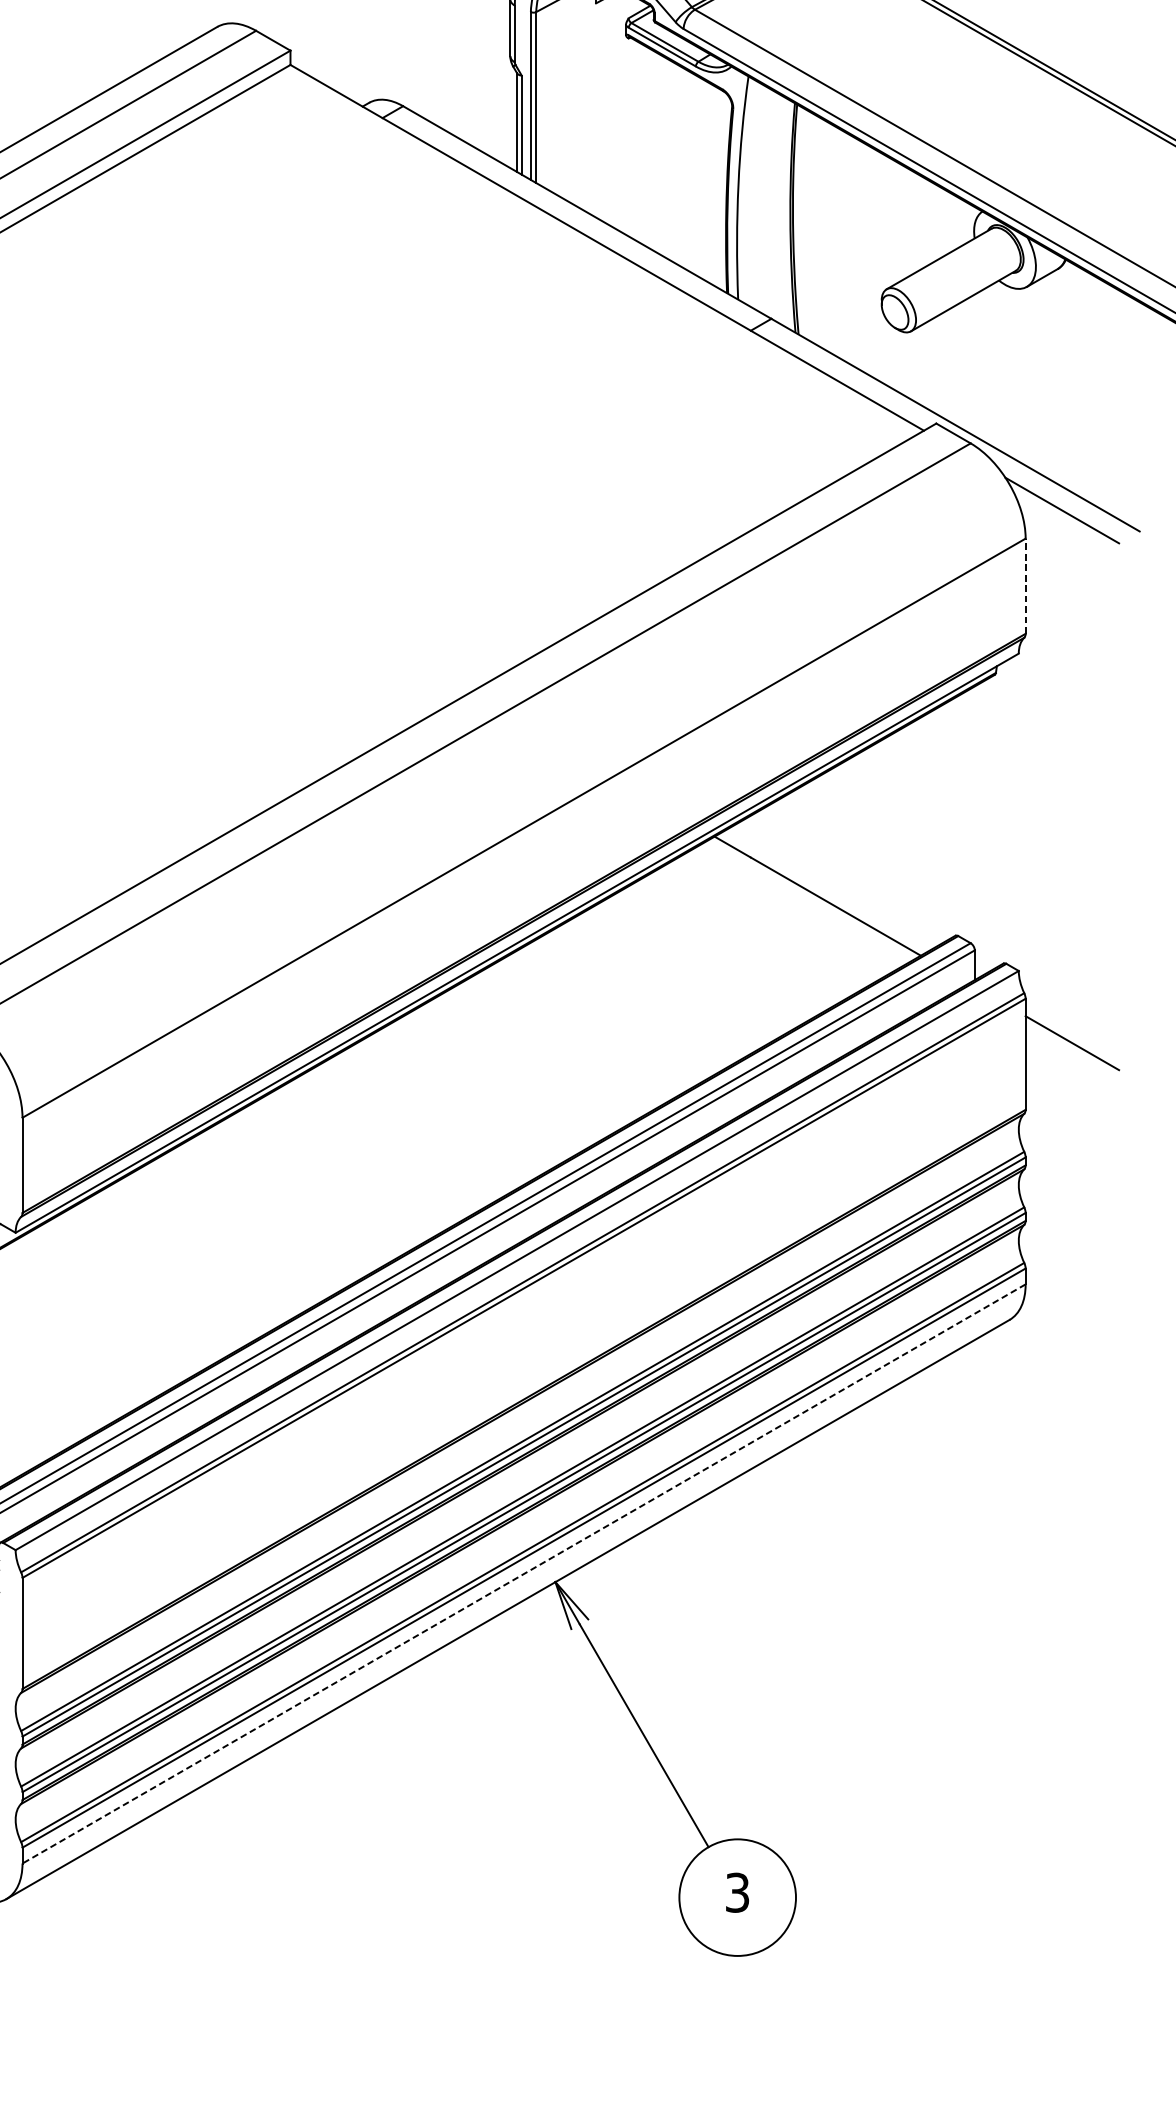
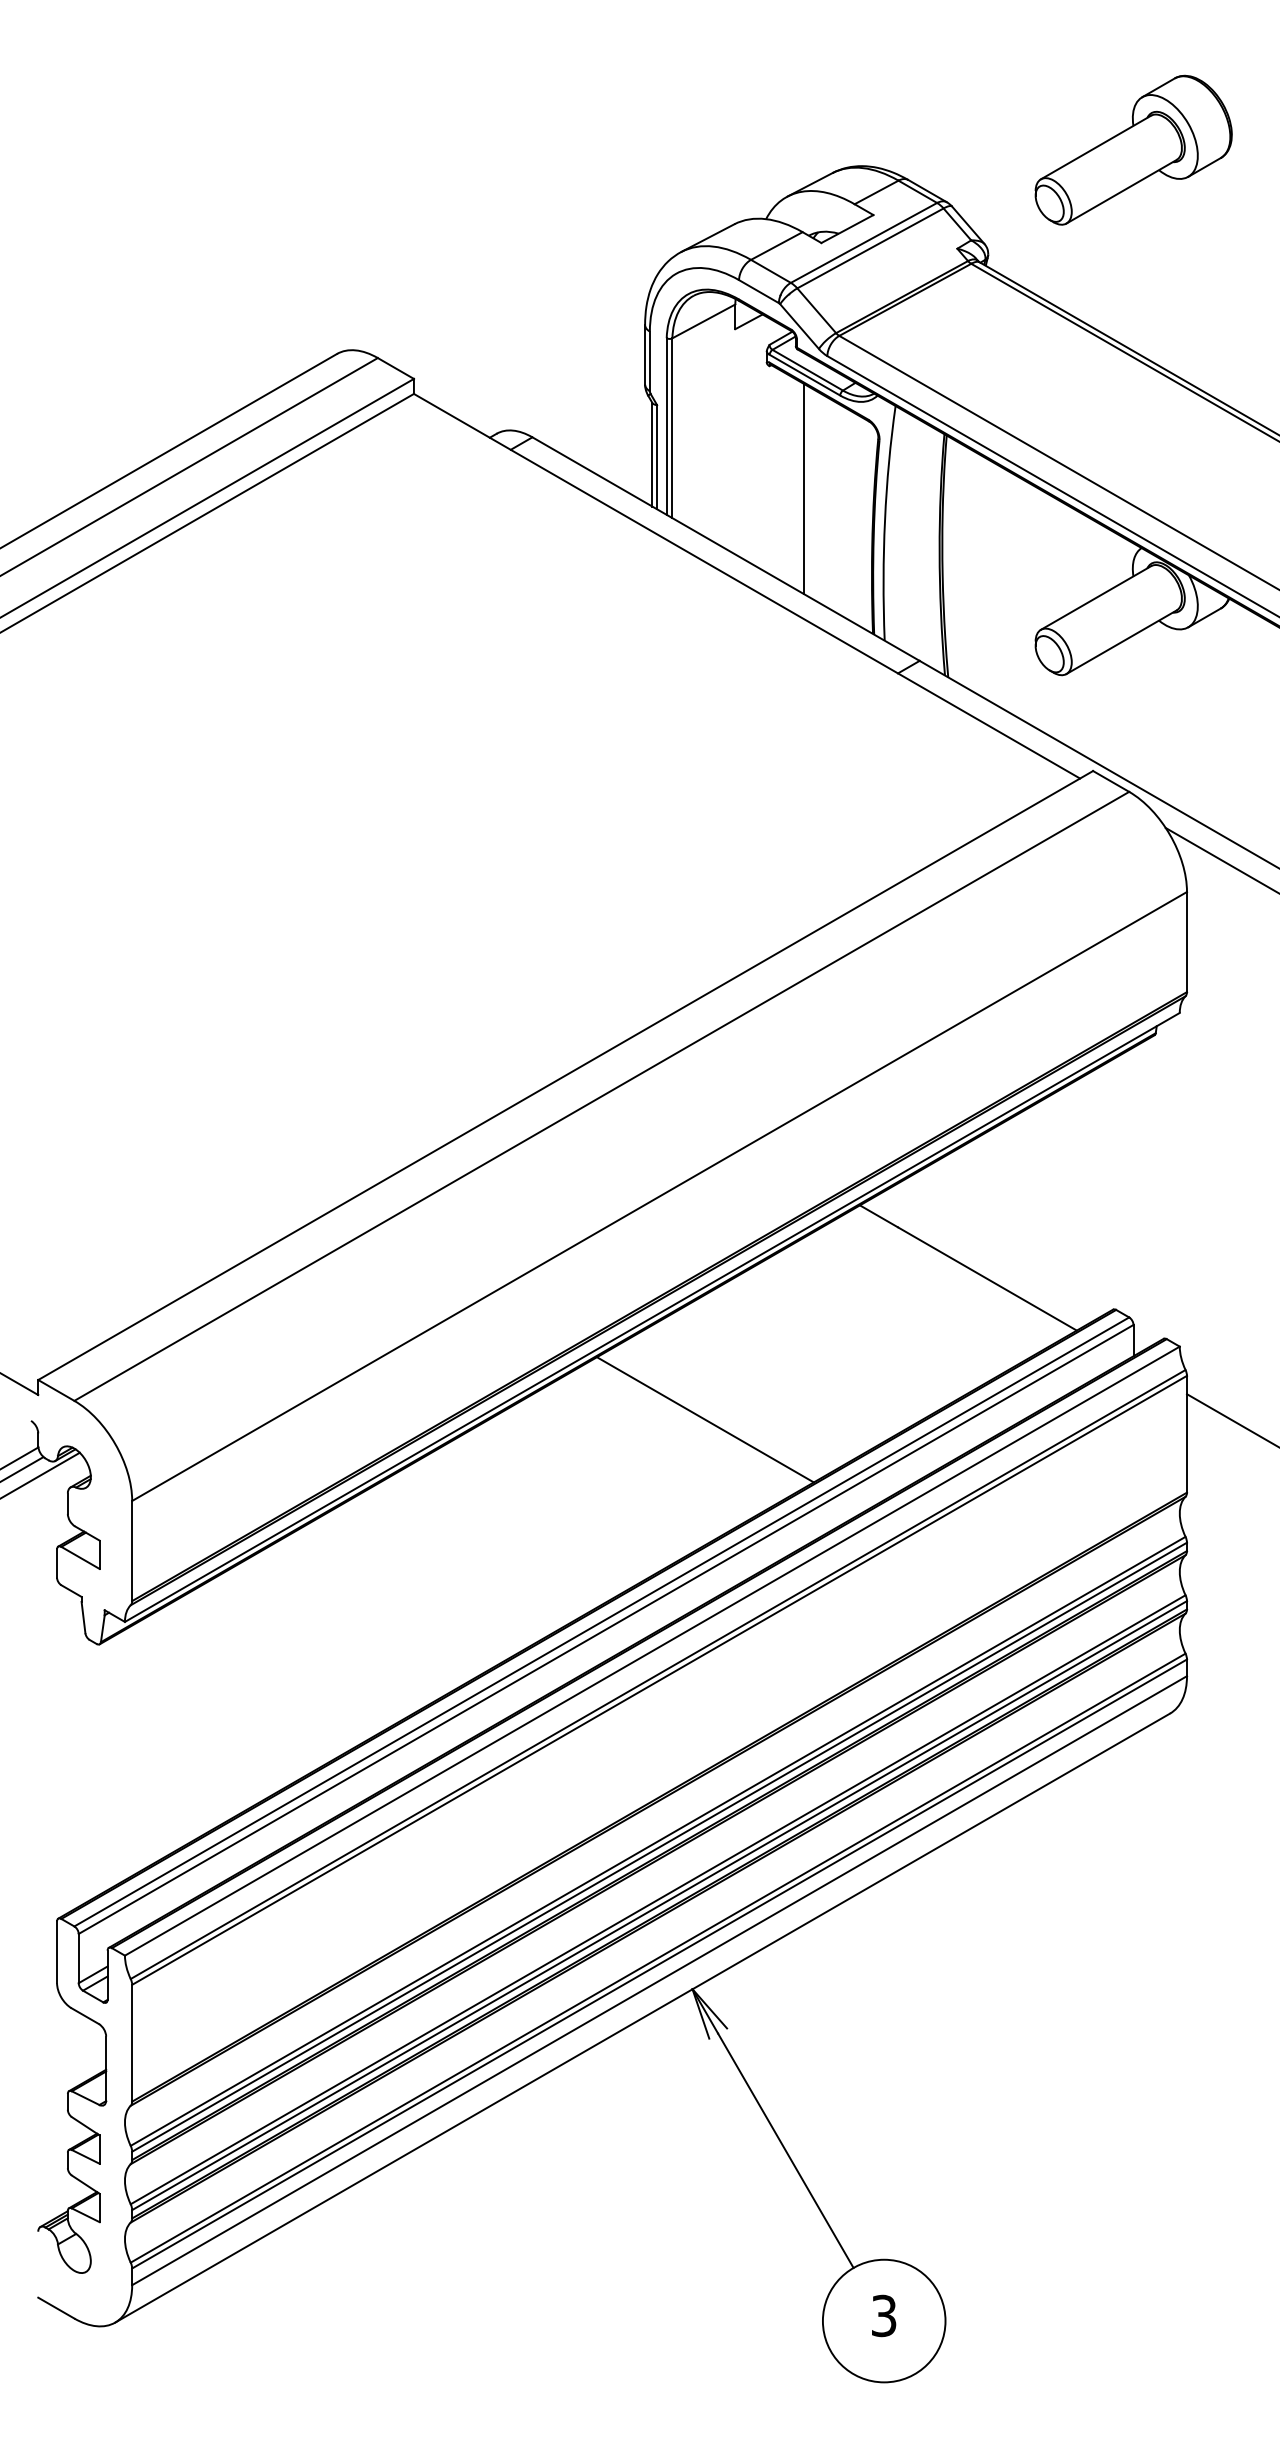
line: (661, 154) -> (804, 488), added
line: (1026, 585) -> (1187, 941), dashed -> solid
line: (566, 1040) -> (704, 1419), added
line: (523, 1573) -> (659, 1980), dashed -> solid

